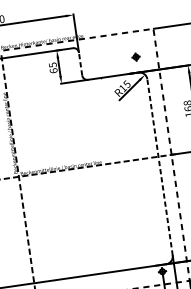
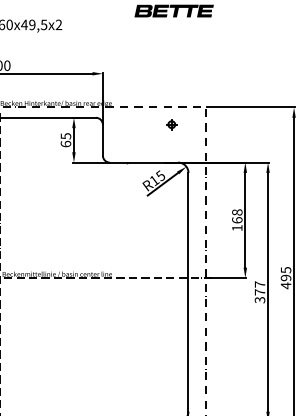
part: (135, 57) -> (171, 124), moved
line: (80, 64) -> (102, 140), dashed -> solid
line: (159, 166) -> (188, 291), dashed -> solid

